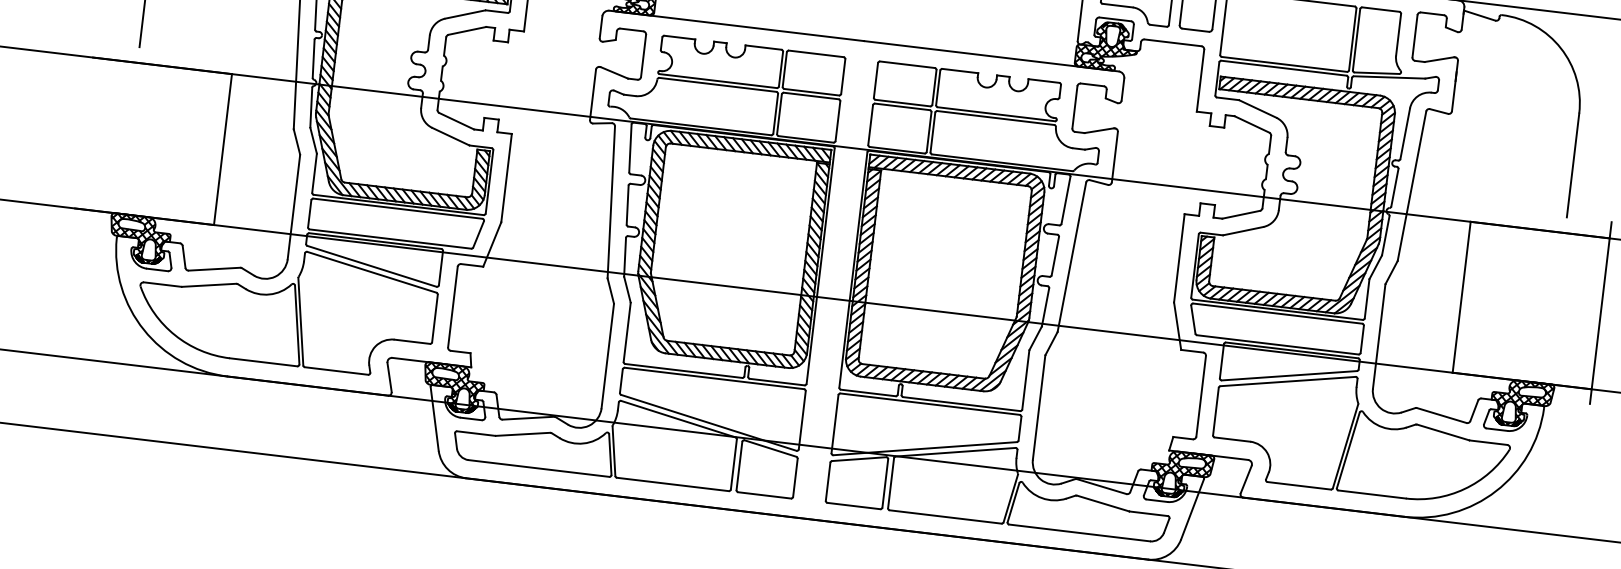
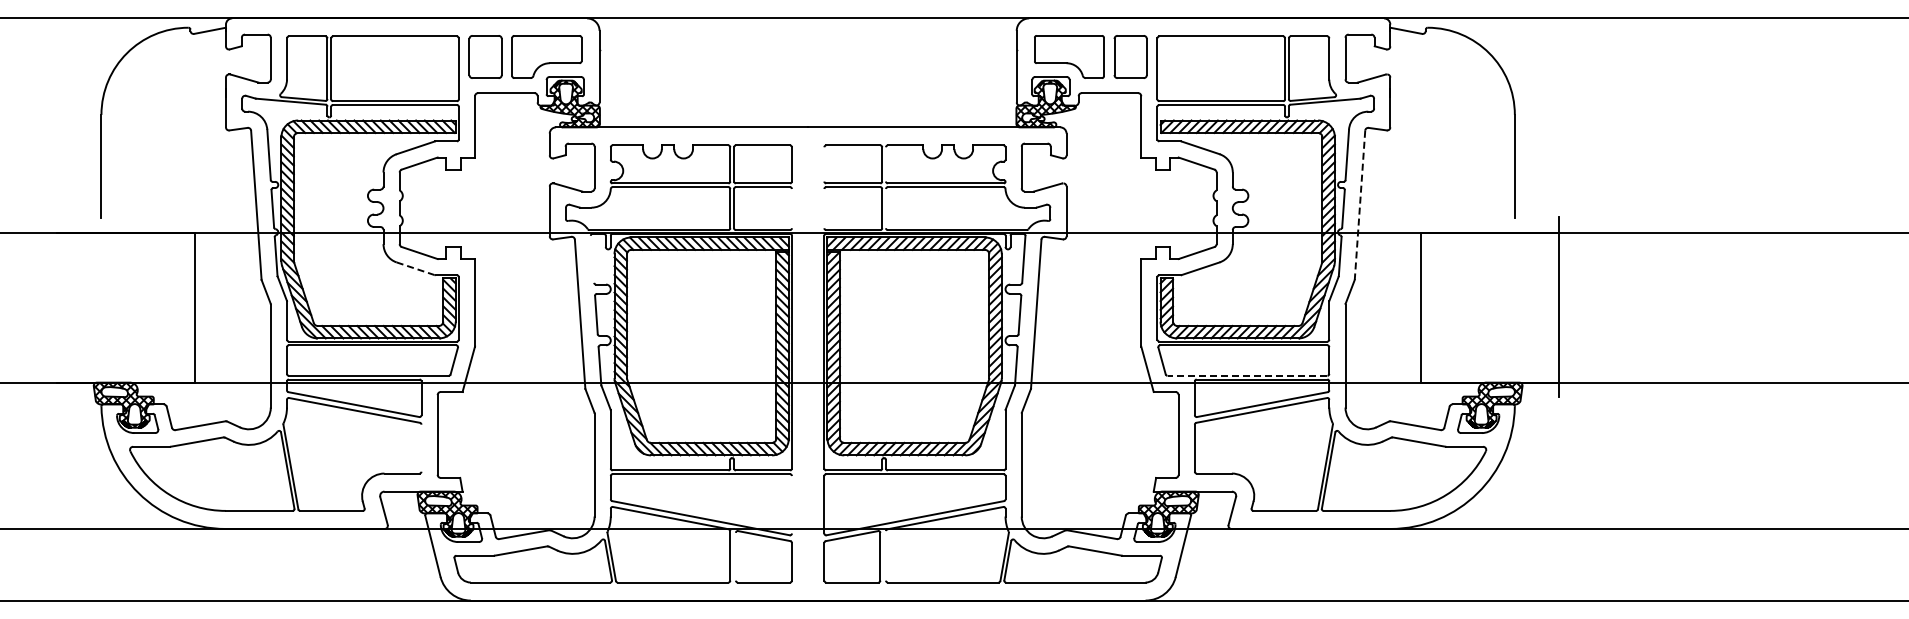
line: (876, 80) -> (824, 164), removed
line: (937, 87) -> (885, 164), removed
line: (837, 121) -> (791, 208), removed
line: (870, 124) -> (824, 208), removed
line: (932, 132) -> (885, 208), removed
line: (450, 136) -> (415, 268), solid -> dashed
line: (630, 147) -> (592, 258), removed
line: (1412, 186) -> (1360, 205), solid -> dashed
line: (435, 317) -> (421, 447), removed
line: (1277, 344) -> (1247, 375), solid -> dashed
line: (801, 419) -> (791, 504), removed
line: (739, 465) -> (735, 556), removed
line: (890, 482) -> (885, 555), removed

